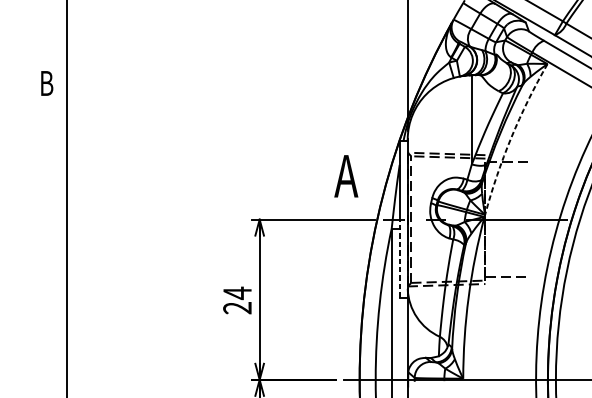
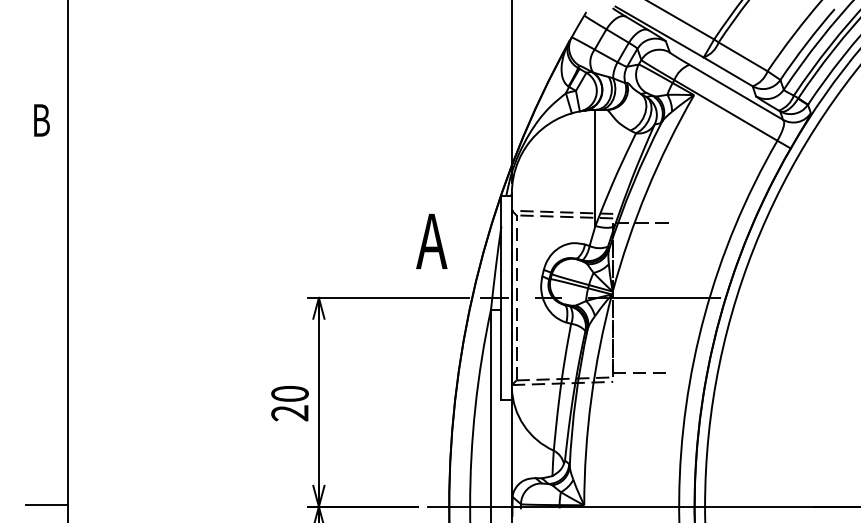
arc: (511, 137) -> (647, 190), dashed -> solid
line: (399, 258) -> (501, 348), dashed -> solid
text: (237, 292) -> (289, 393), 24 -> 20
line: (50, 378) -> (46, 505), added

